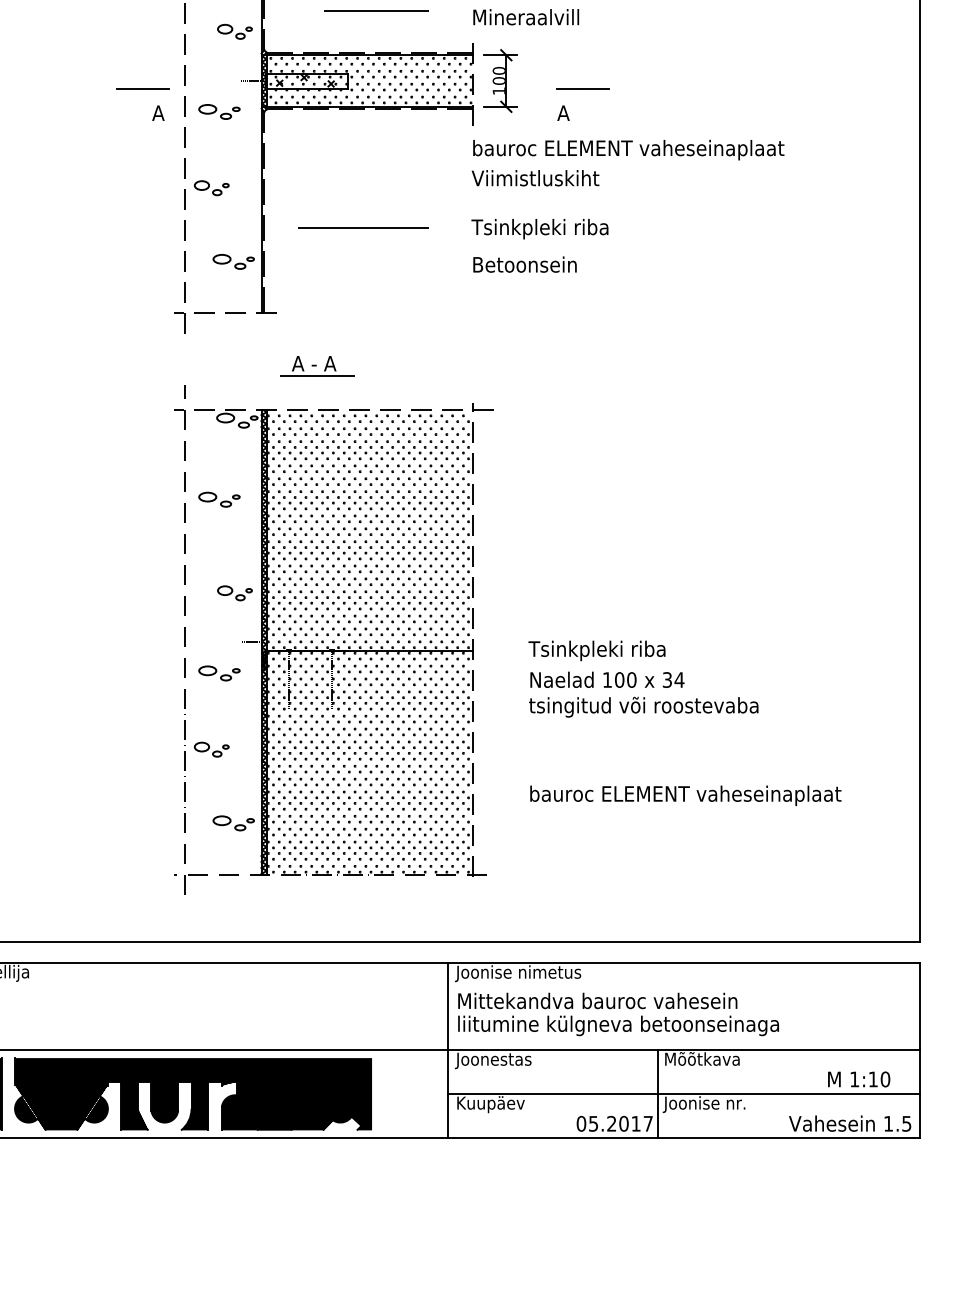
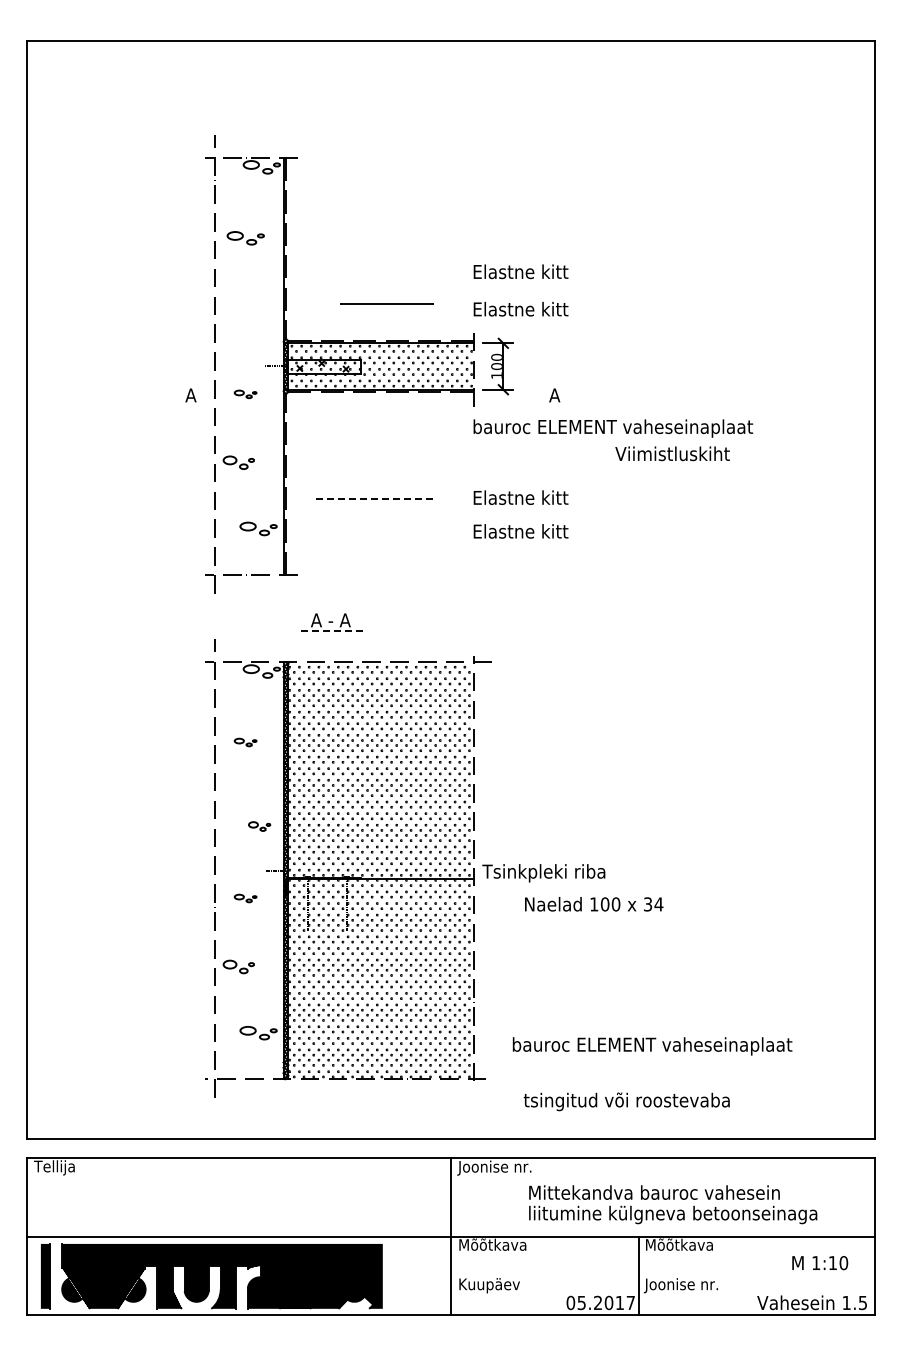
text: (526, 16) -> (521, 308), Mineraalvill -> Elastne kitt
part: (234, 32) -> (259, 322), removed
line: (142, 88) -> (176, 373), removed
line: (582, 88) -> (571, 373), removed
part: (219, 112) -> (245, 394), size x0.6
text: (535, 177) -> (672, 453), moved
line: (362, 227) -> (374, 498), solid -> dashed
text: (539, 229) -> (533, 499), Tsinkpleki riba -> Elastne kitt
text: (528, 264) -> (523, 531), Betoonsein -> Elastne kitt
line: (317, 376) -> (333, 631), solid -> dashed
part: (219, 499) -> (245, 742), size x0.6
part: (234, 593) -> (259, 826), size x0.7
text: (596, 651) -> (543, 873), moved
part: (219, 673) -> (245, 898), size x0.6
text: (643, 706) -> (626, 1101), moved
text: (685, 795) -> (652, 1046), moved
text: (554, 971) -> (546, 1166), Joonise nimetus -> Joonise nr.
text: (618, 1014) -> (673, 1204), moved
text: (493, 1059) -> (491, 1245), Joonestas -> Mõõtkava
line: (684, 1094) -> (663, 1276), removed

